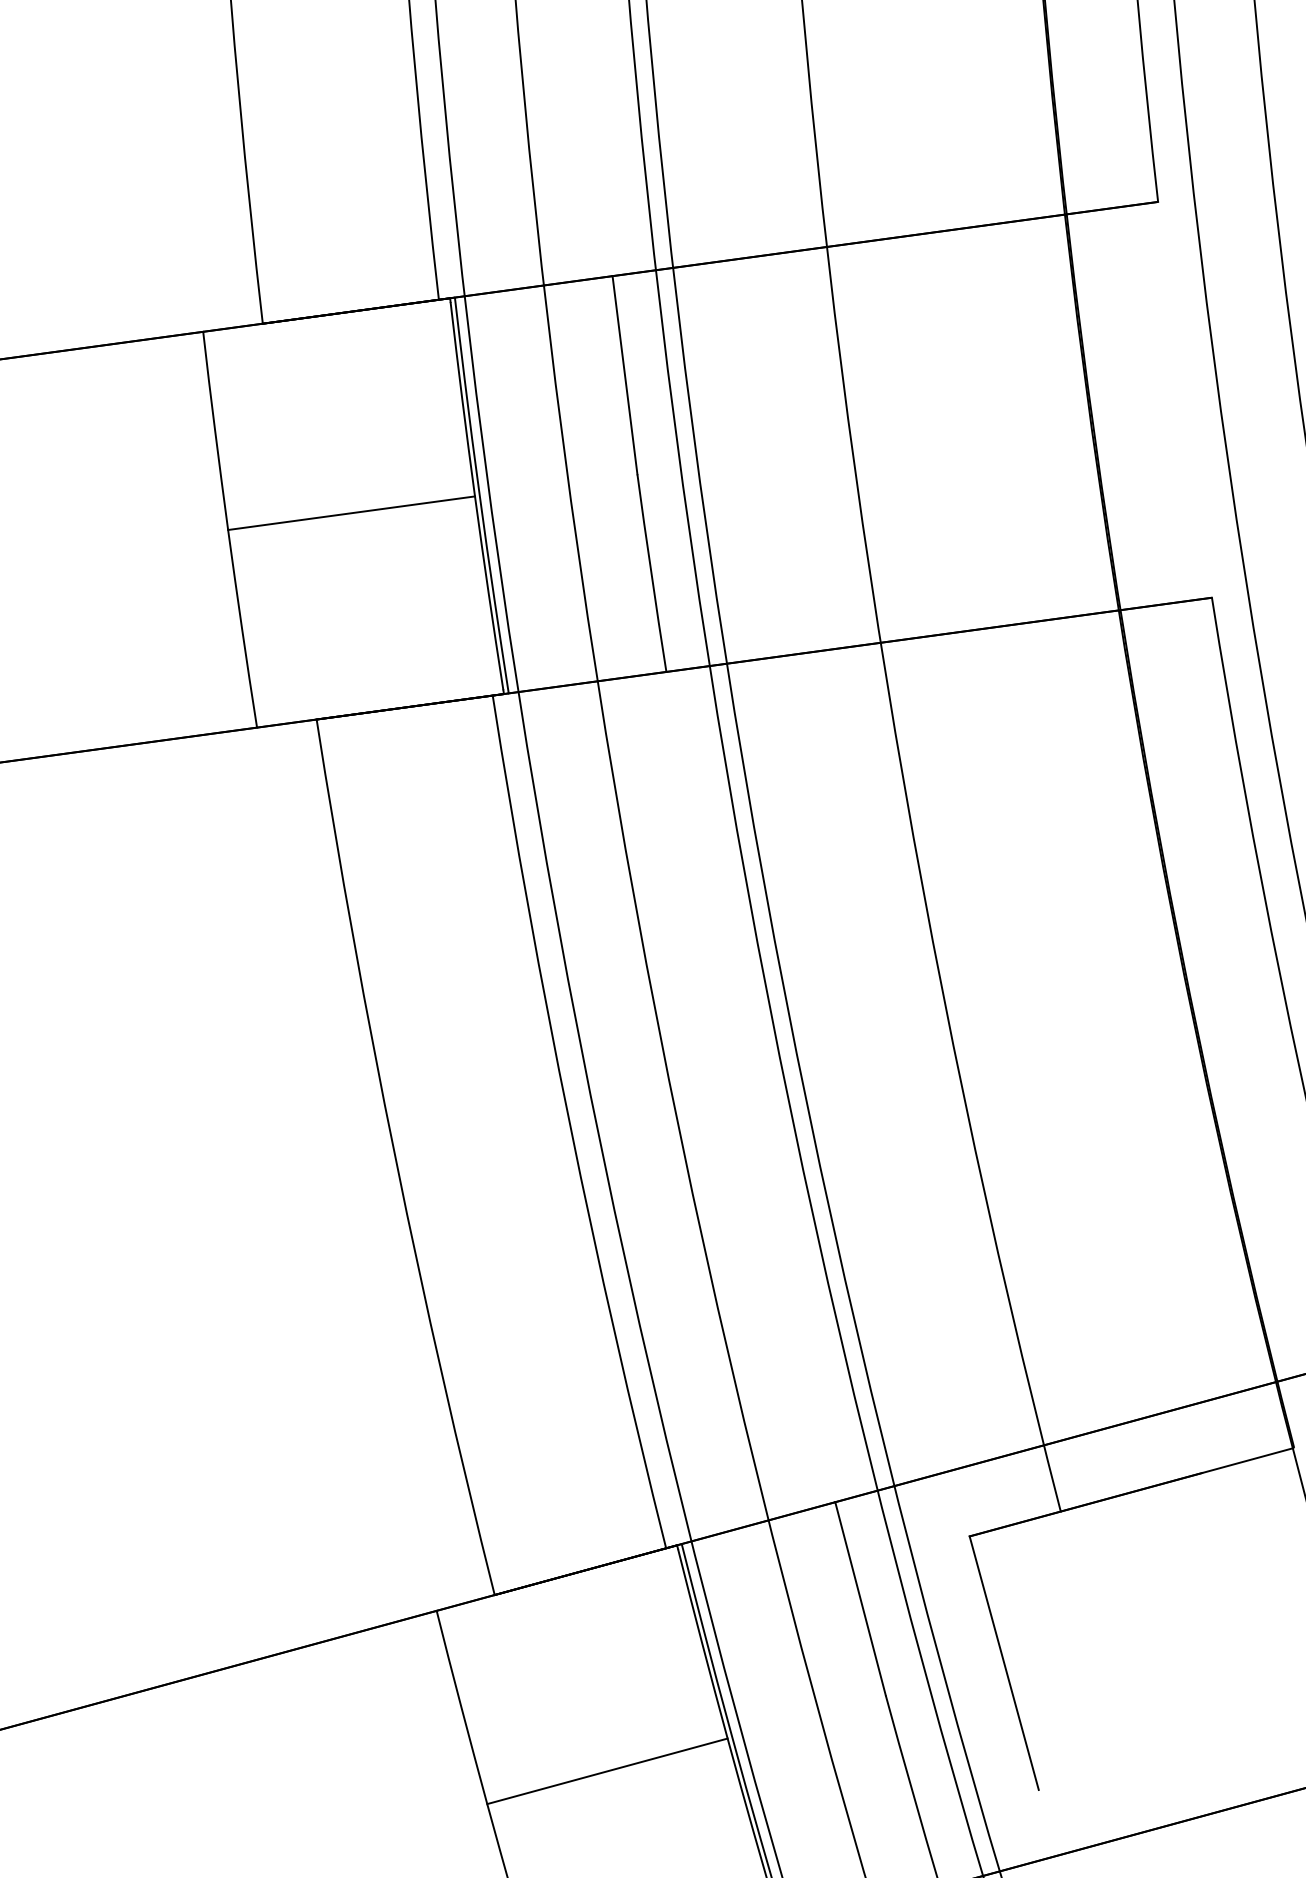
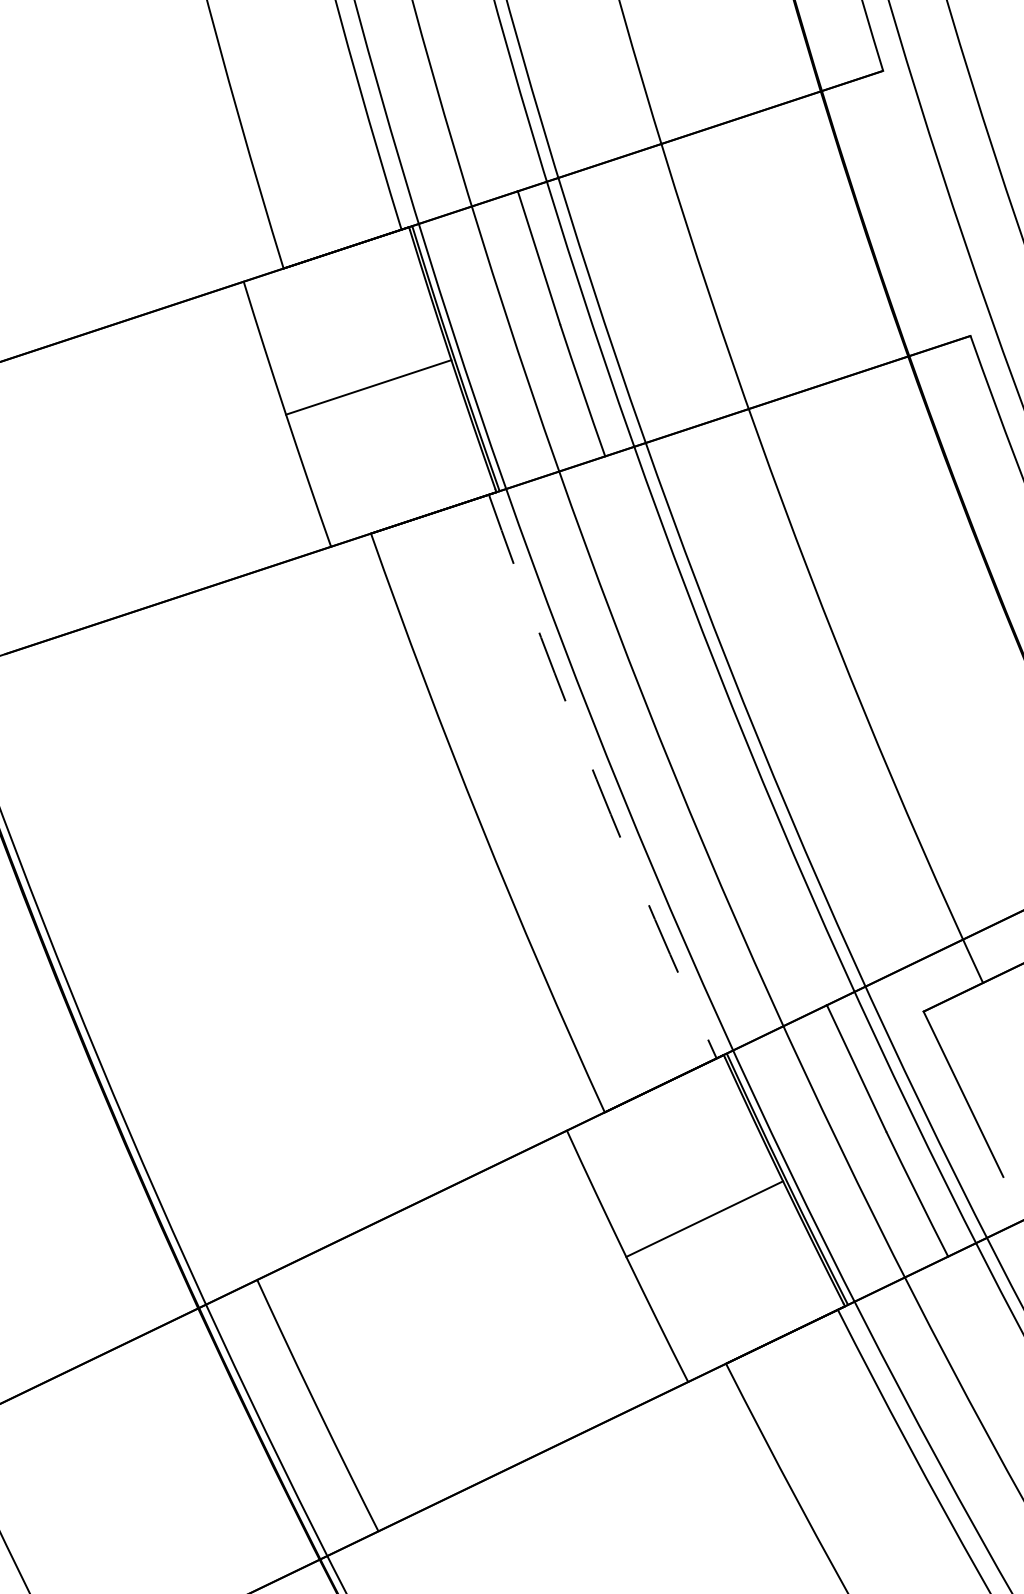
arc: (569, 1124) -> (596, 779), solid -> dashed

